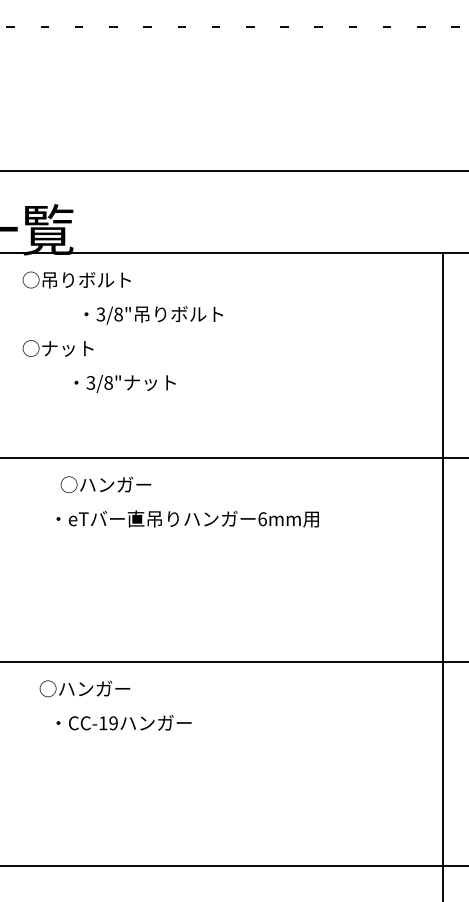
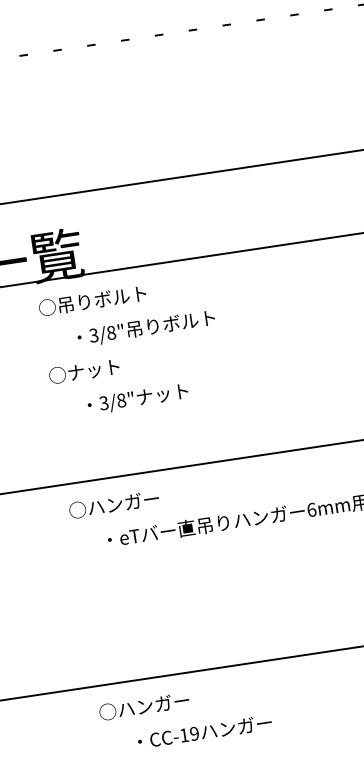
text: (153, 315) -> (146, 328), moved
text: (124, 383) -> (137, 398), moved
text: (105, 484) -> (113, 504), moved
text: (84, 688) -> (143, 706), moved

